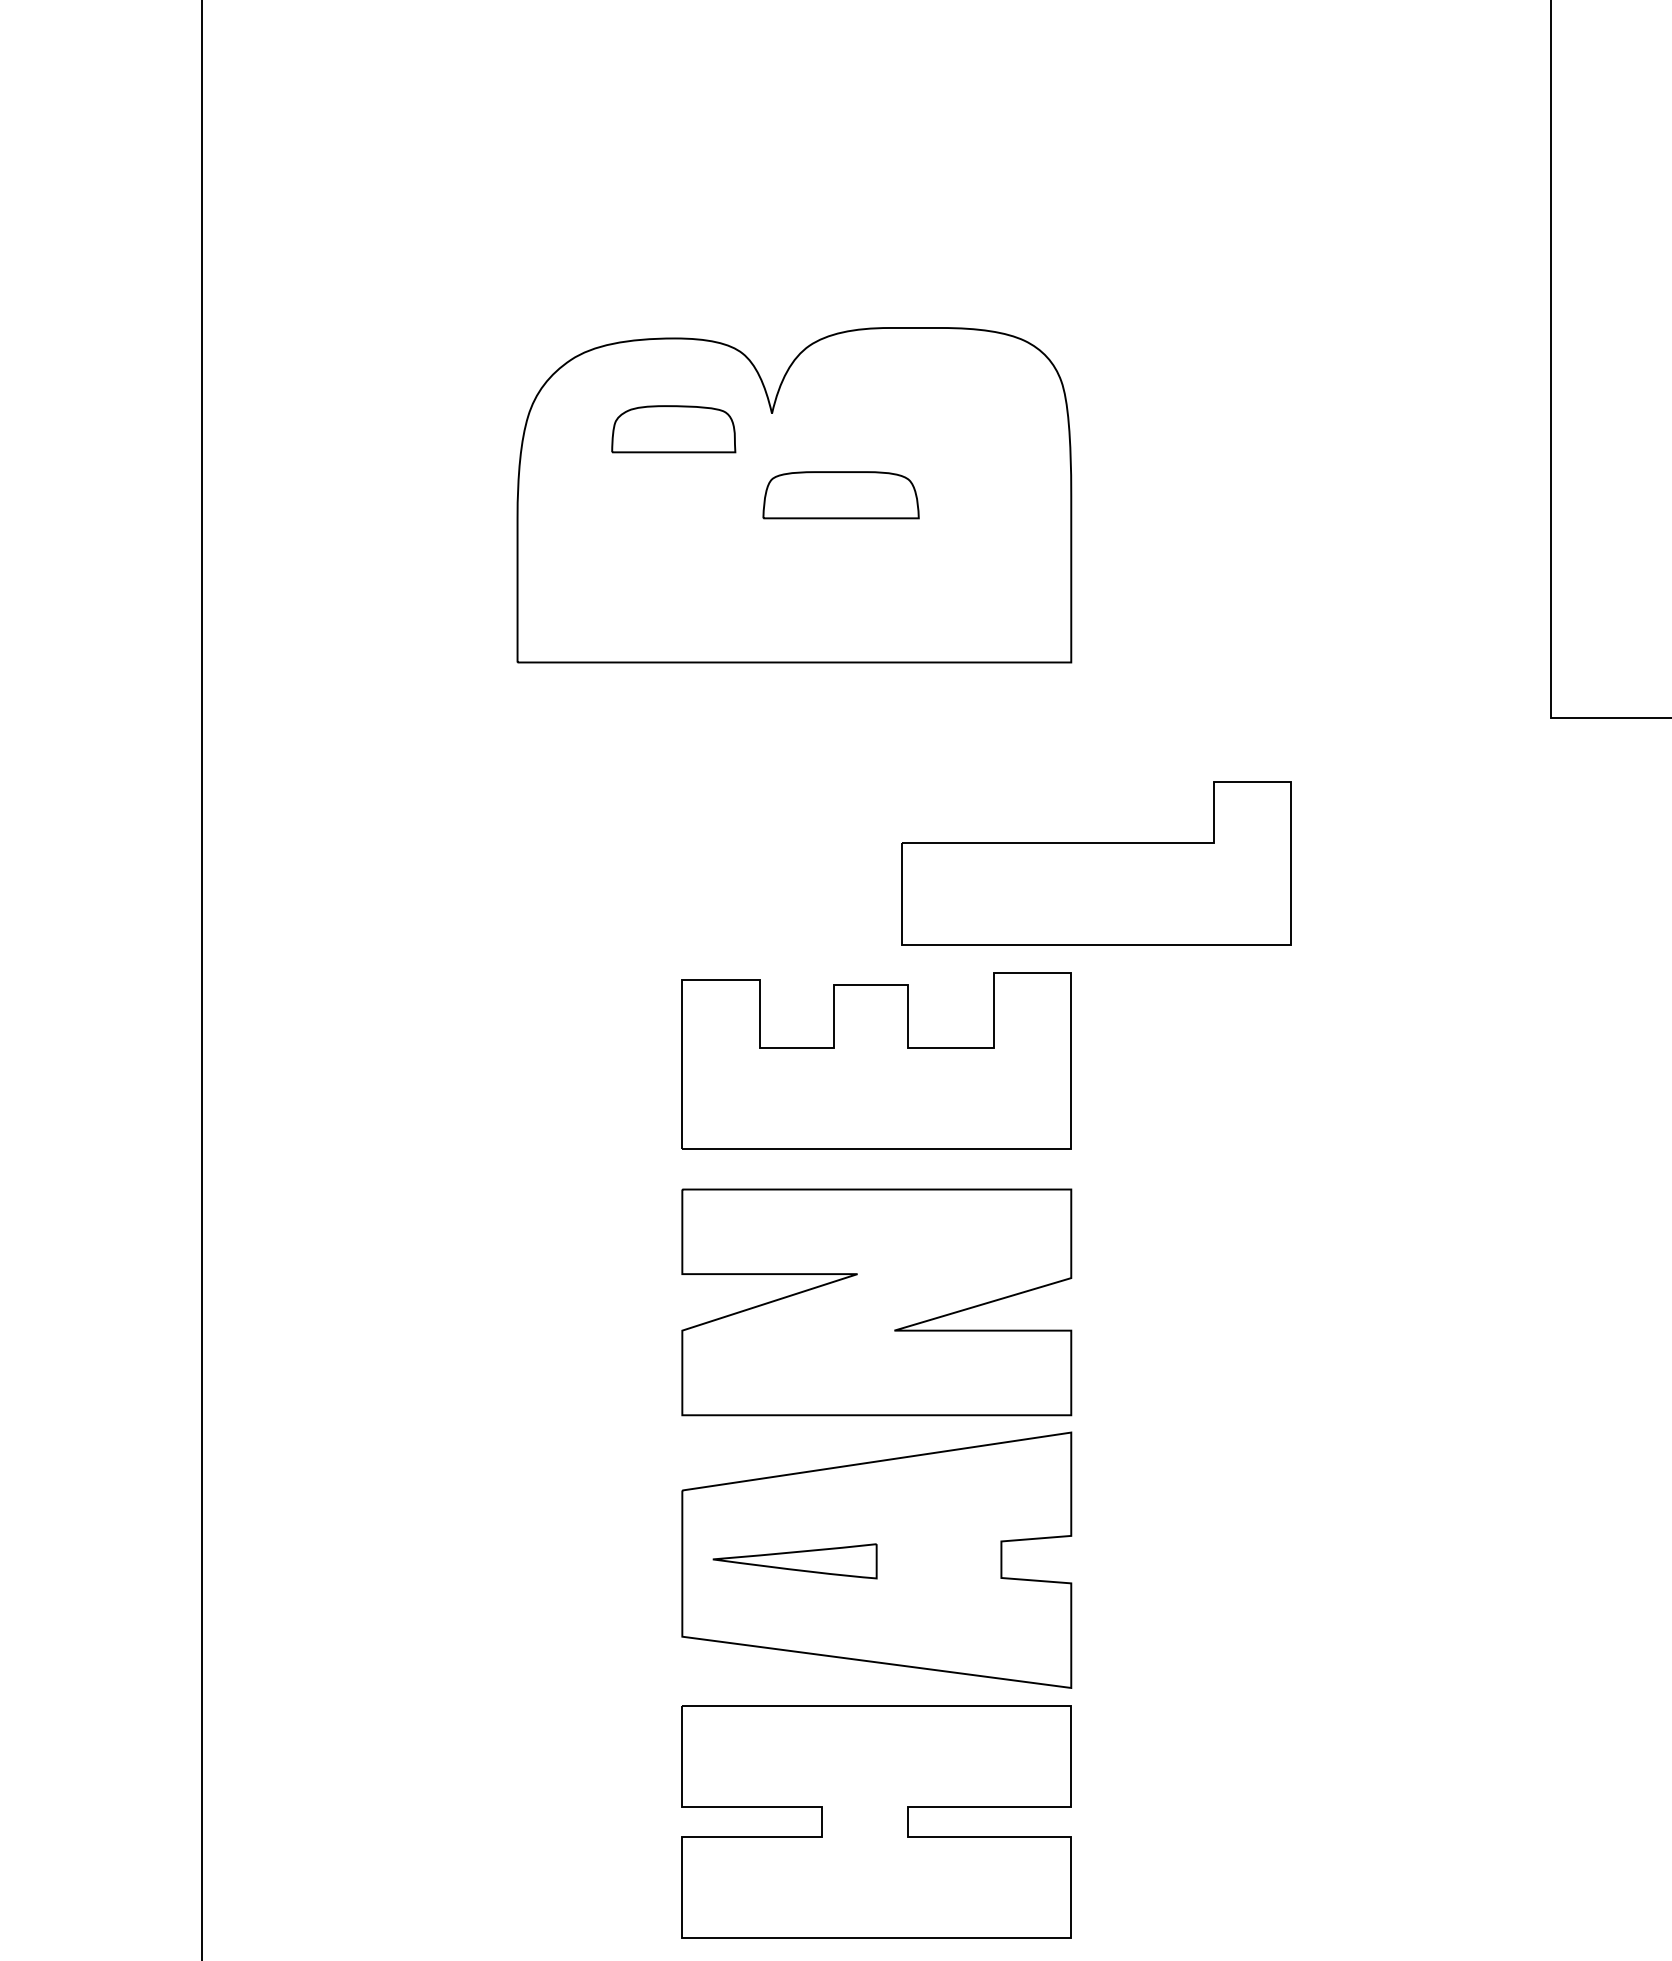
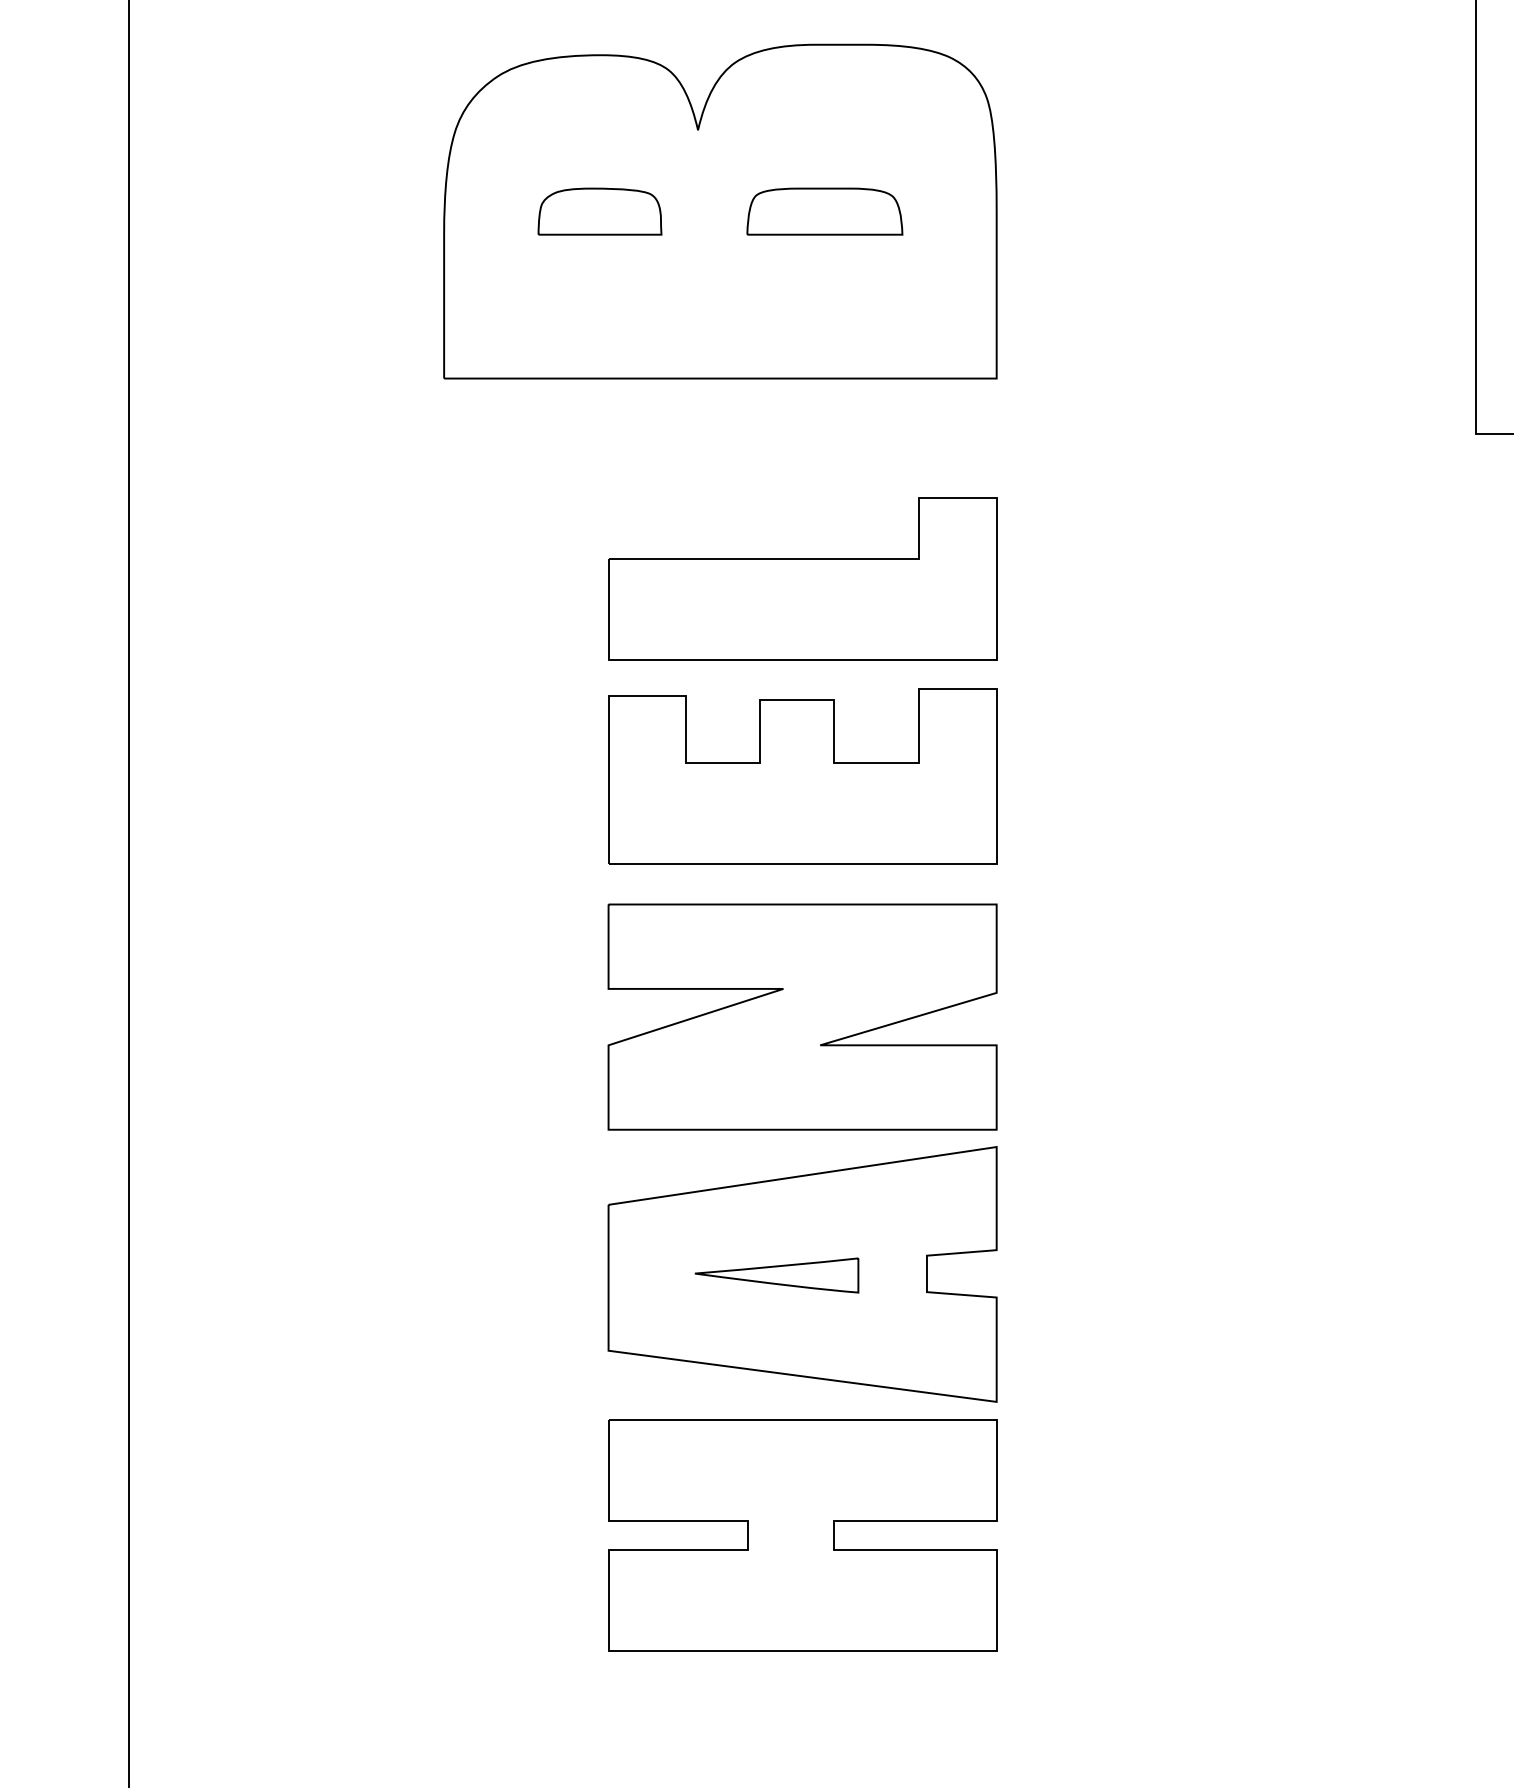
part: (673, 429) -> (599, 211), moved
part: (840, 495) -> (824, 211), moved
part: (1096, 863) -> (802, 579), moved
part: (794, 1561) -> (776, 1275), moved

